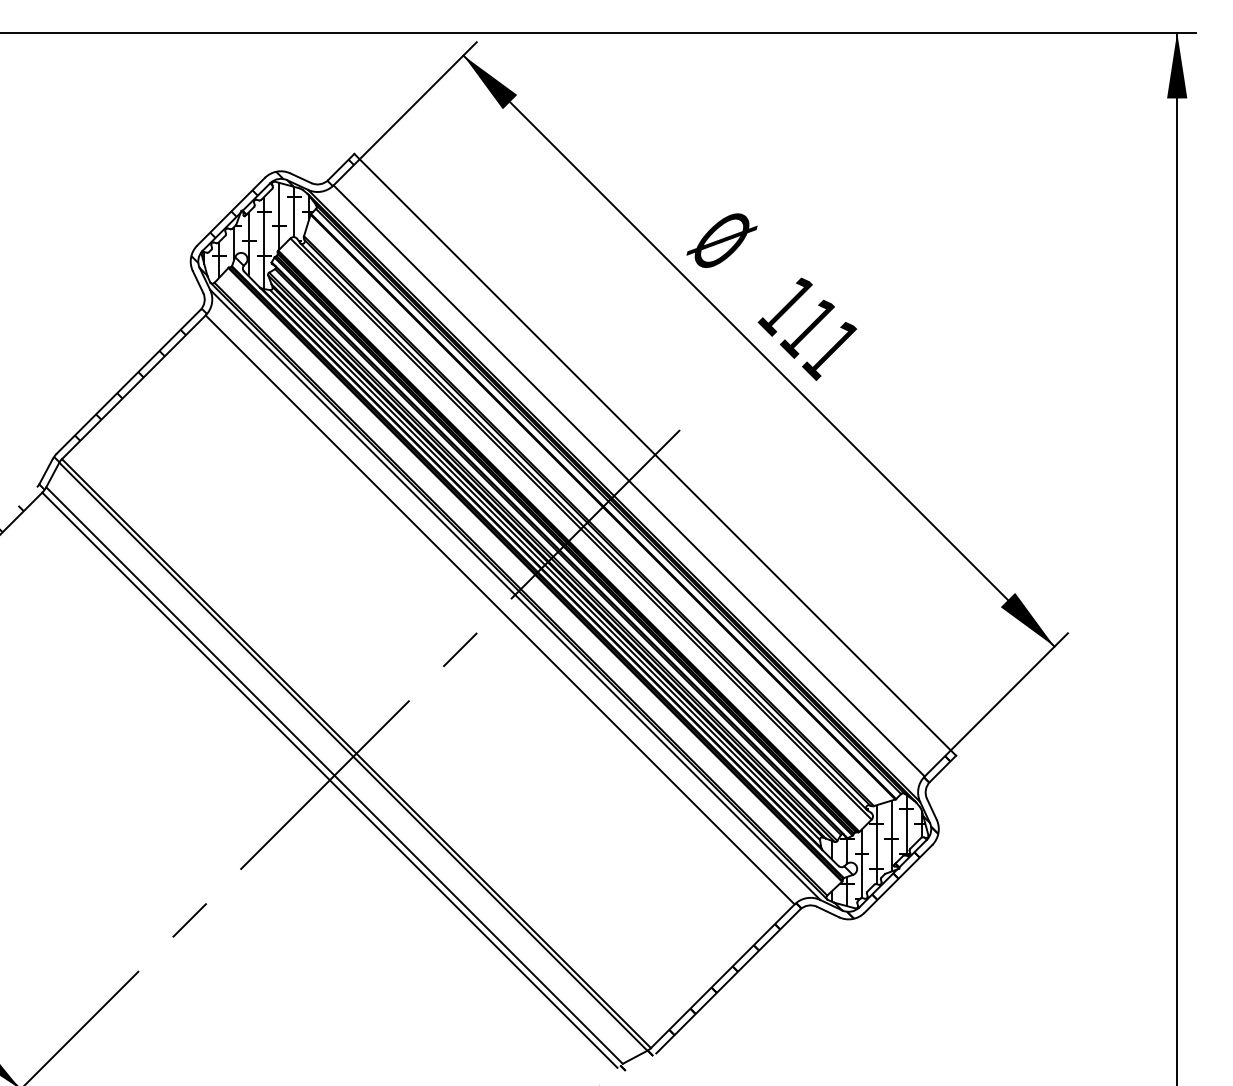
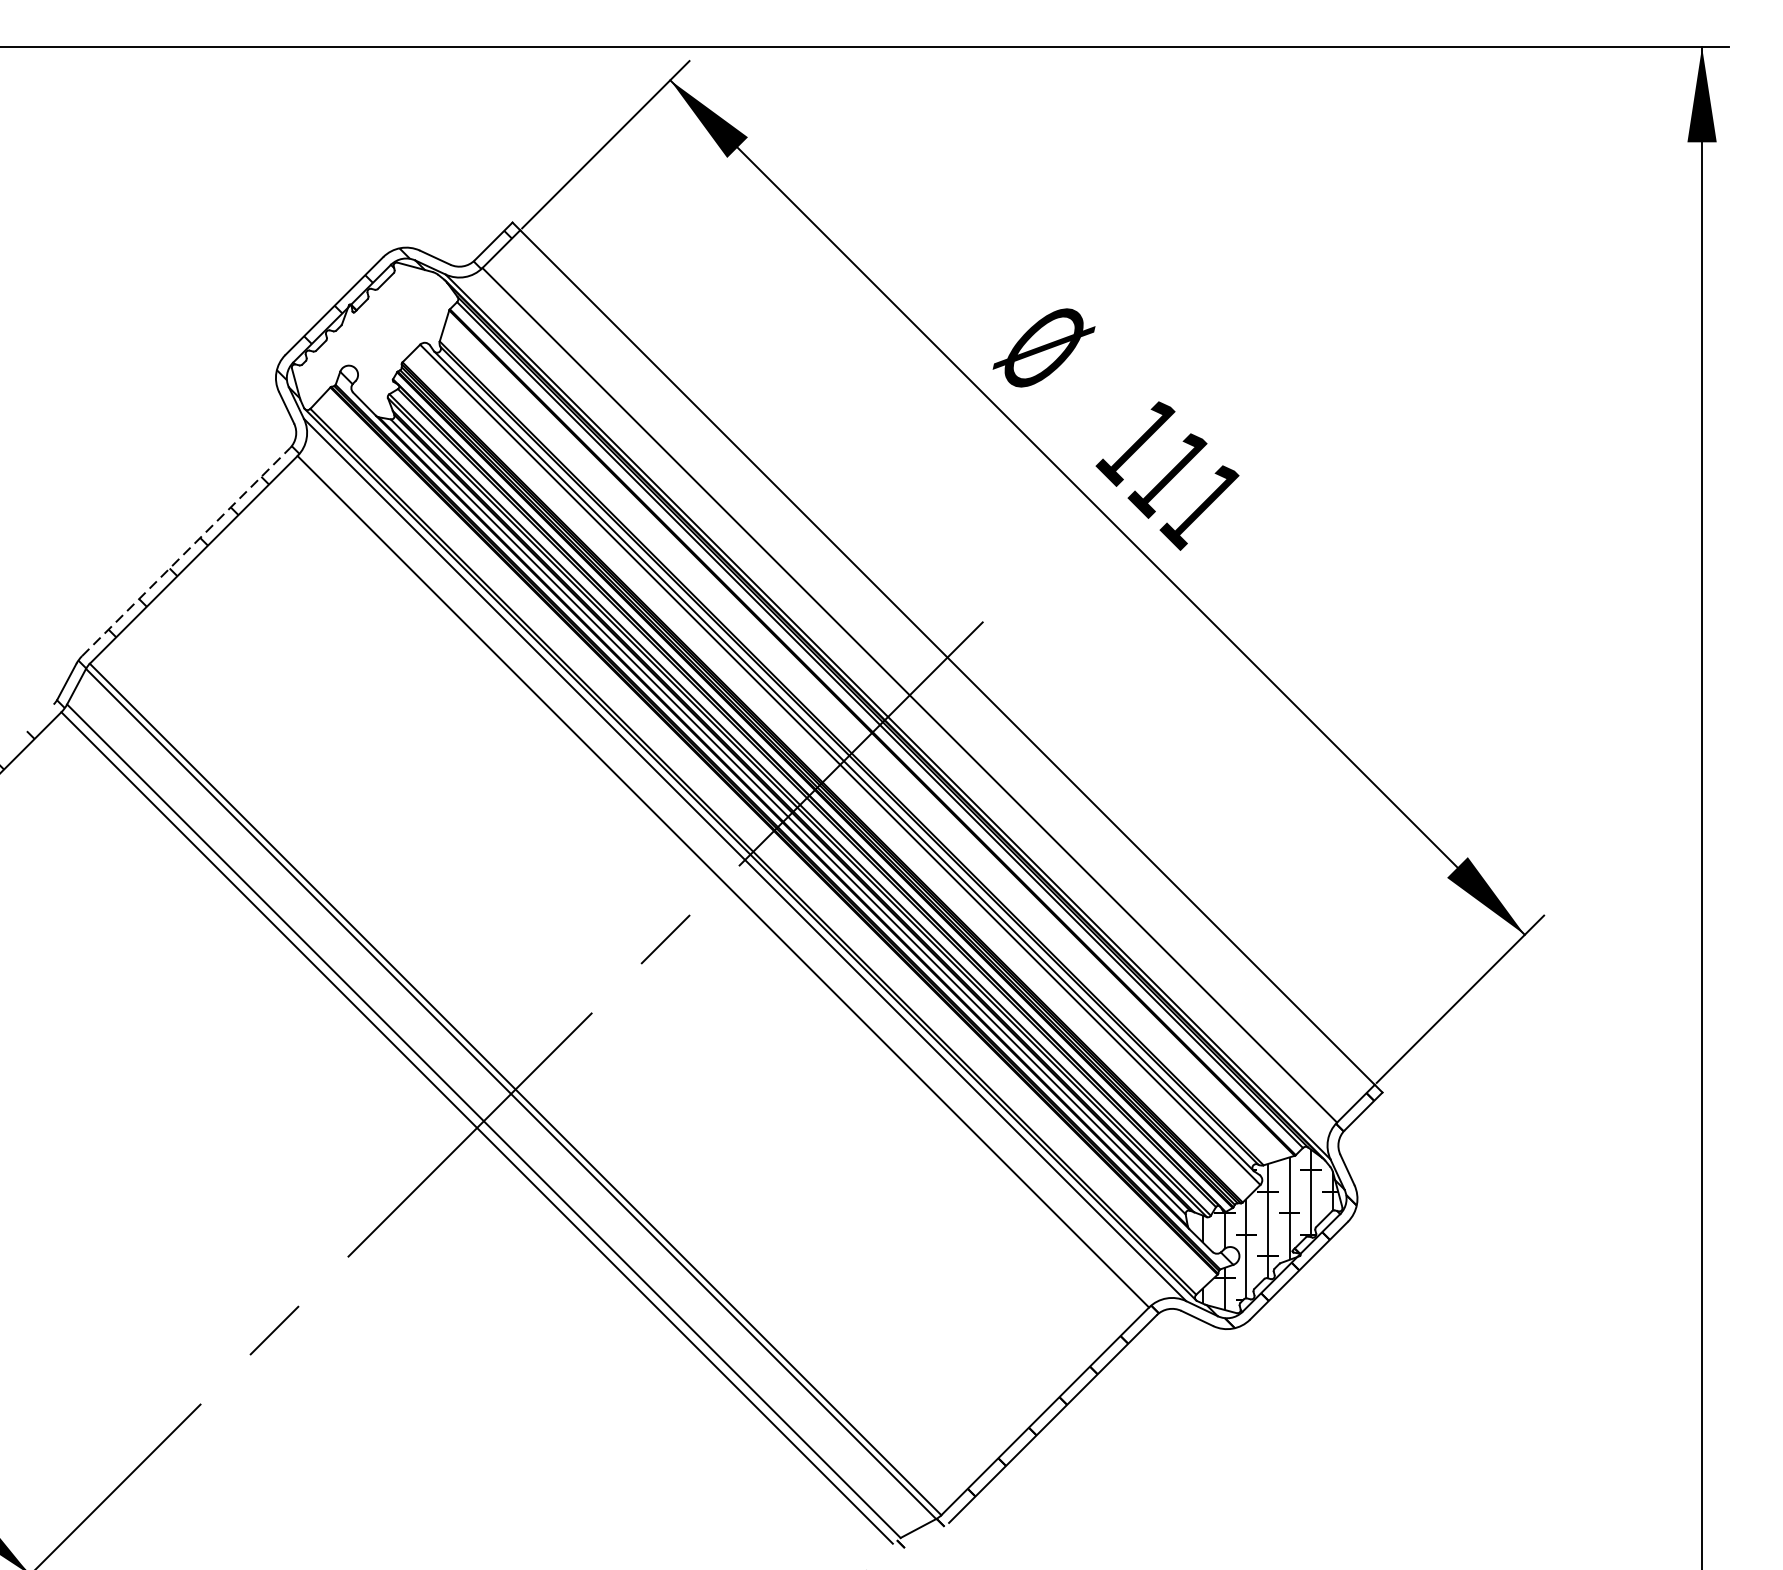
hatch: (258, 235) -> (373, 340), removed
line: (128, 381) -> (185, 551), solid -> dashed

